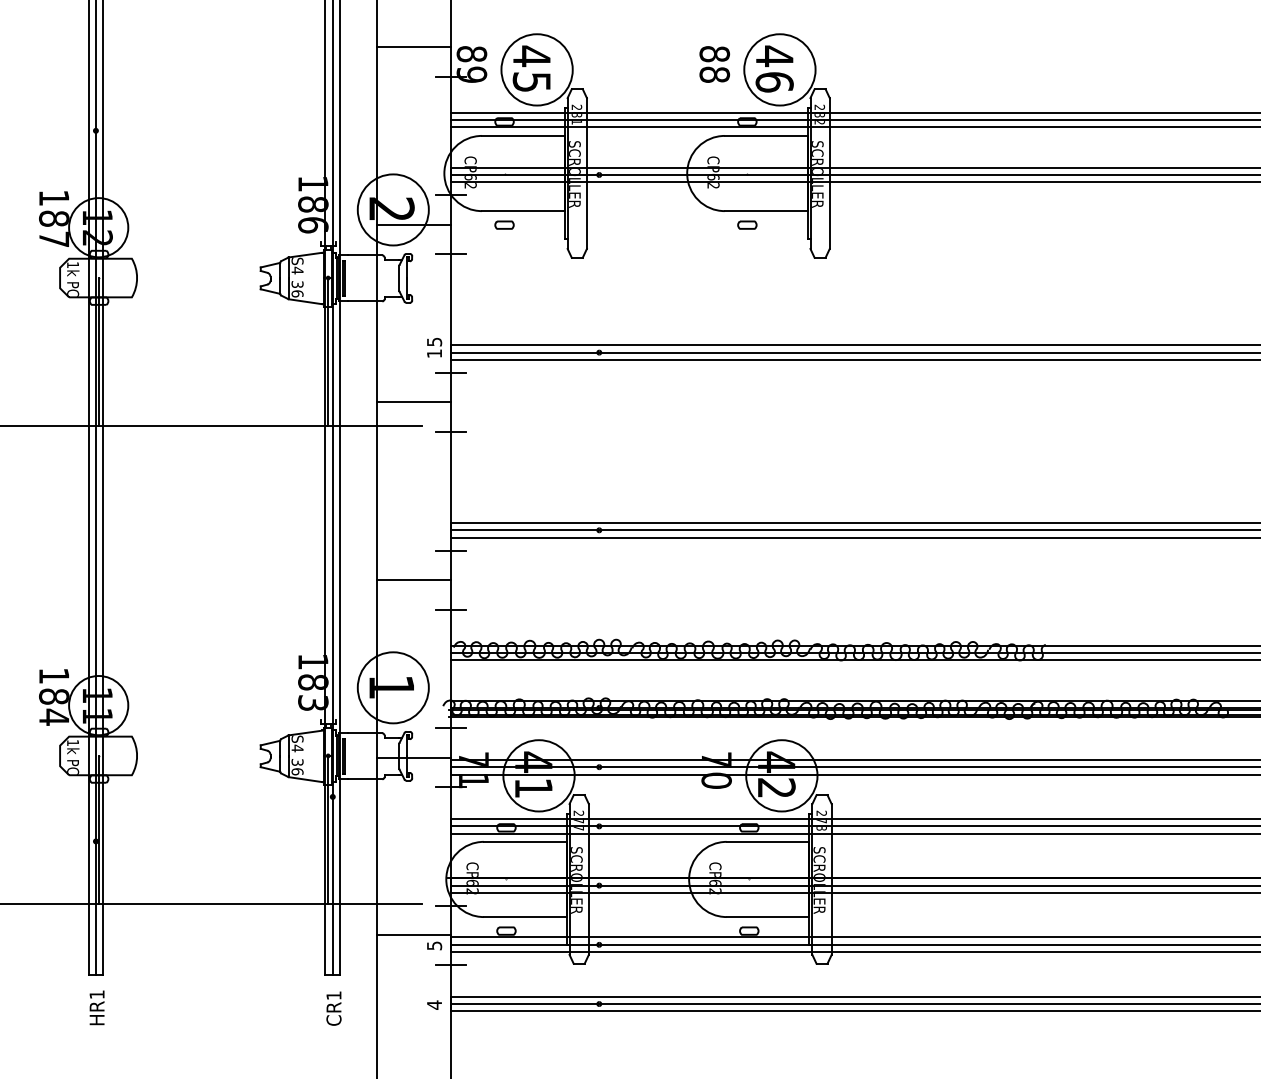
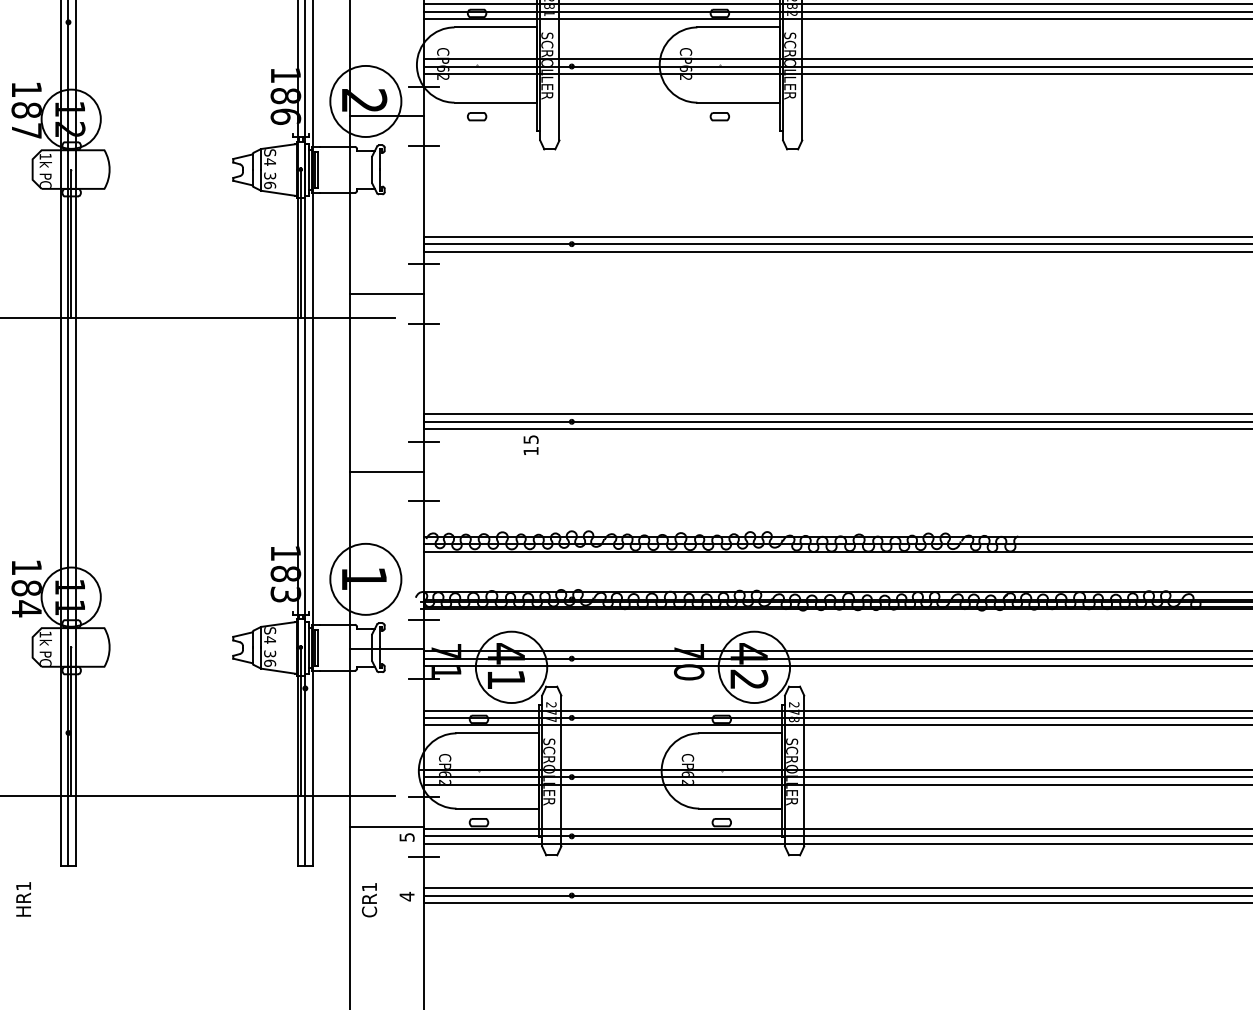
text: (434, 347) -> (531, 445), moved
text: (96, 1007) -> (23, 899), moved
text: (333, 1008) -> (369, 900), moved

